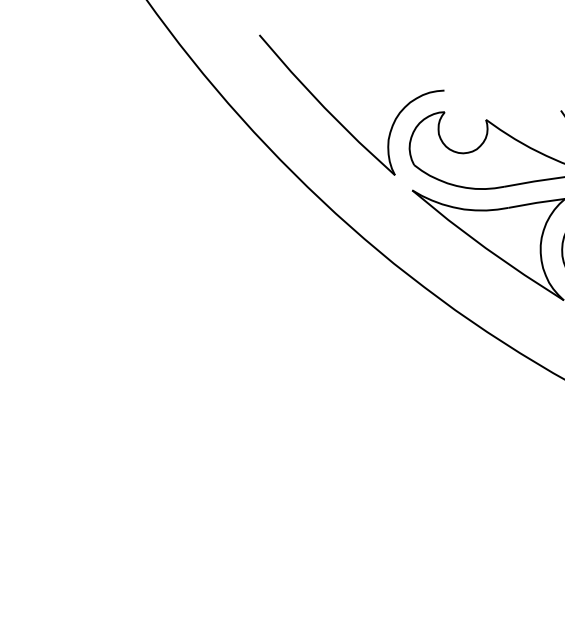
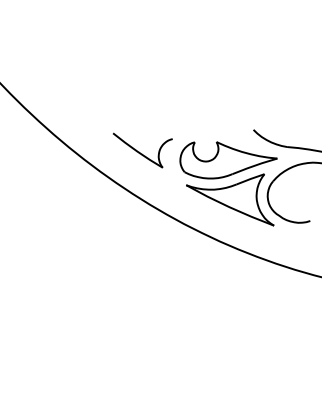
part: (342, 107) -> (142, 150), size x0.6

